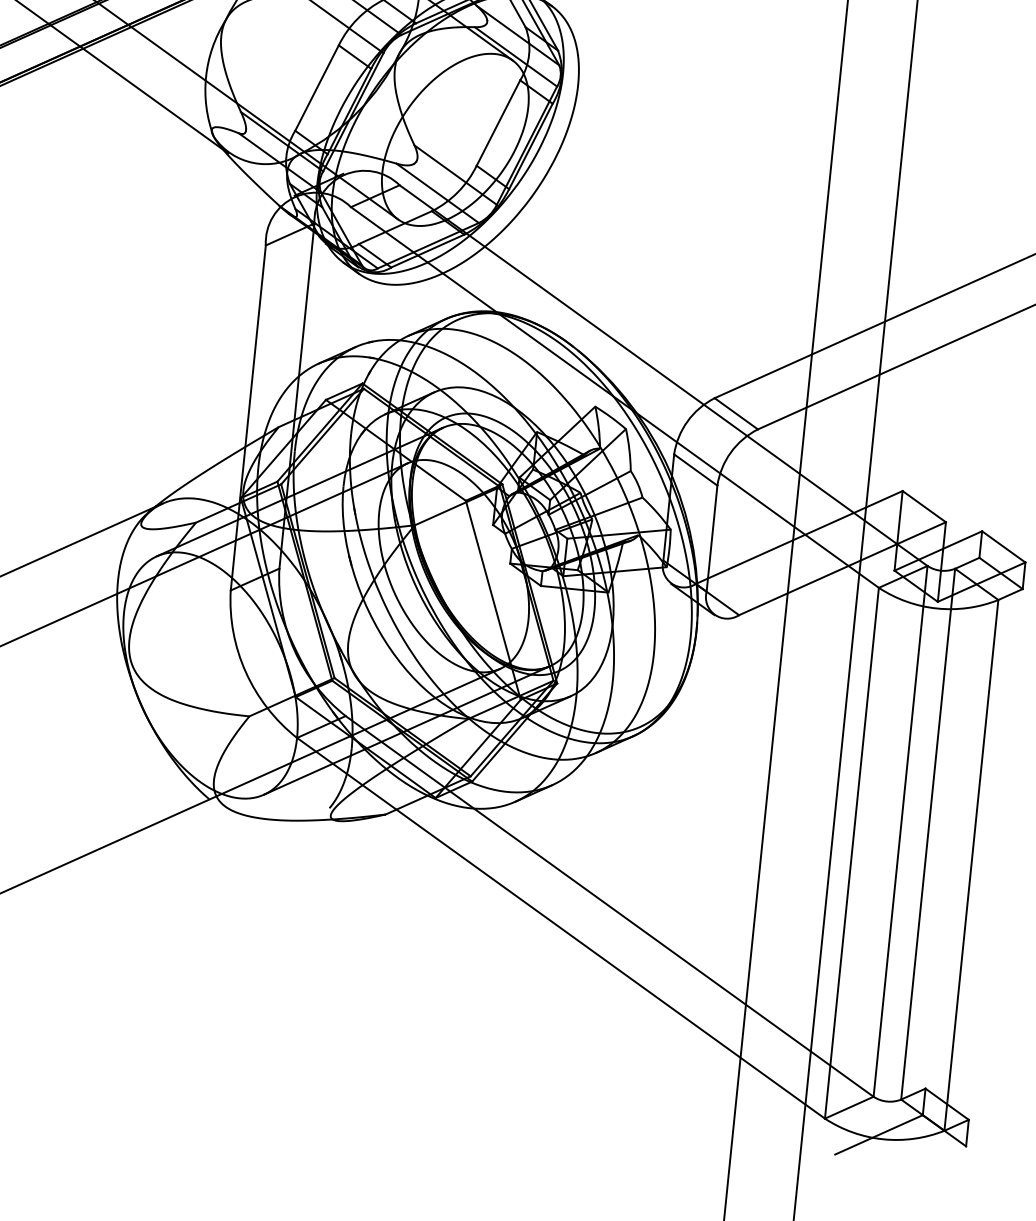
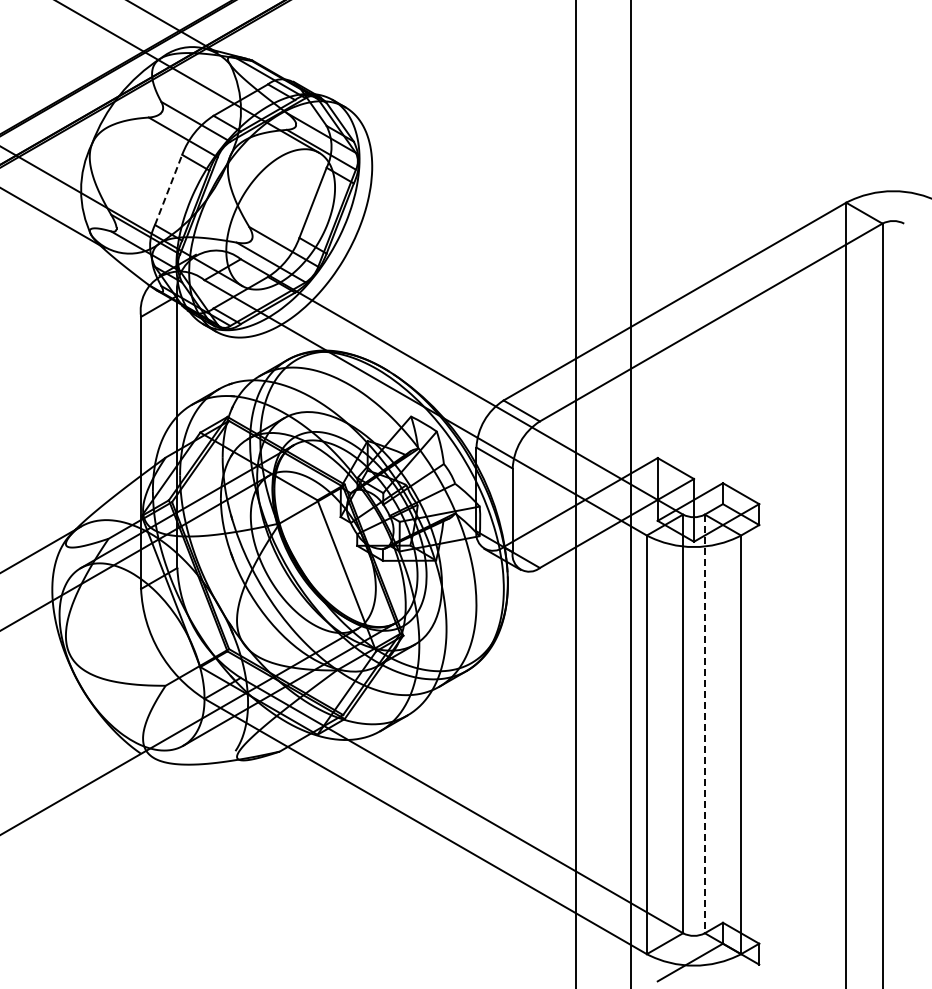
line: (316, 87) -> (168, 189), solid -> dashed
line: (927, 834) -> (704, 724), solid -> dashed

